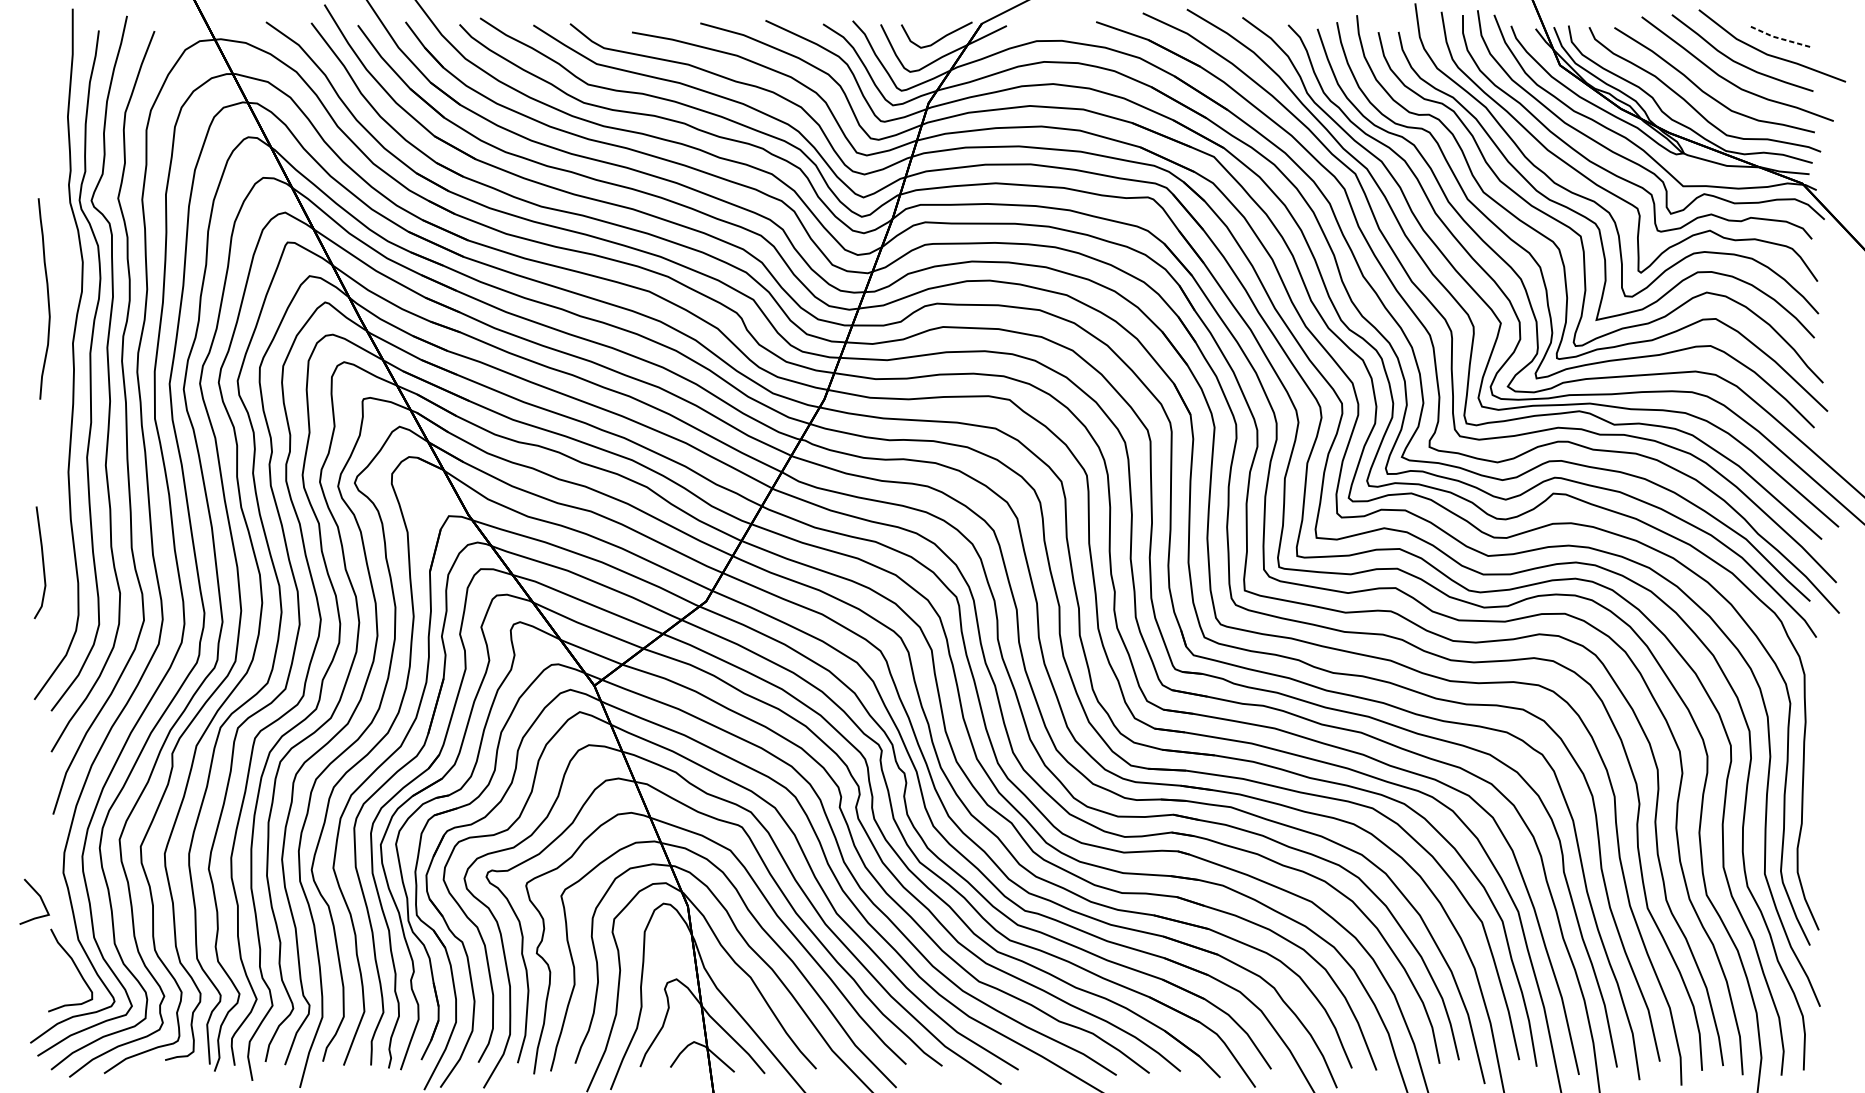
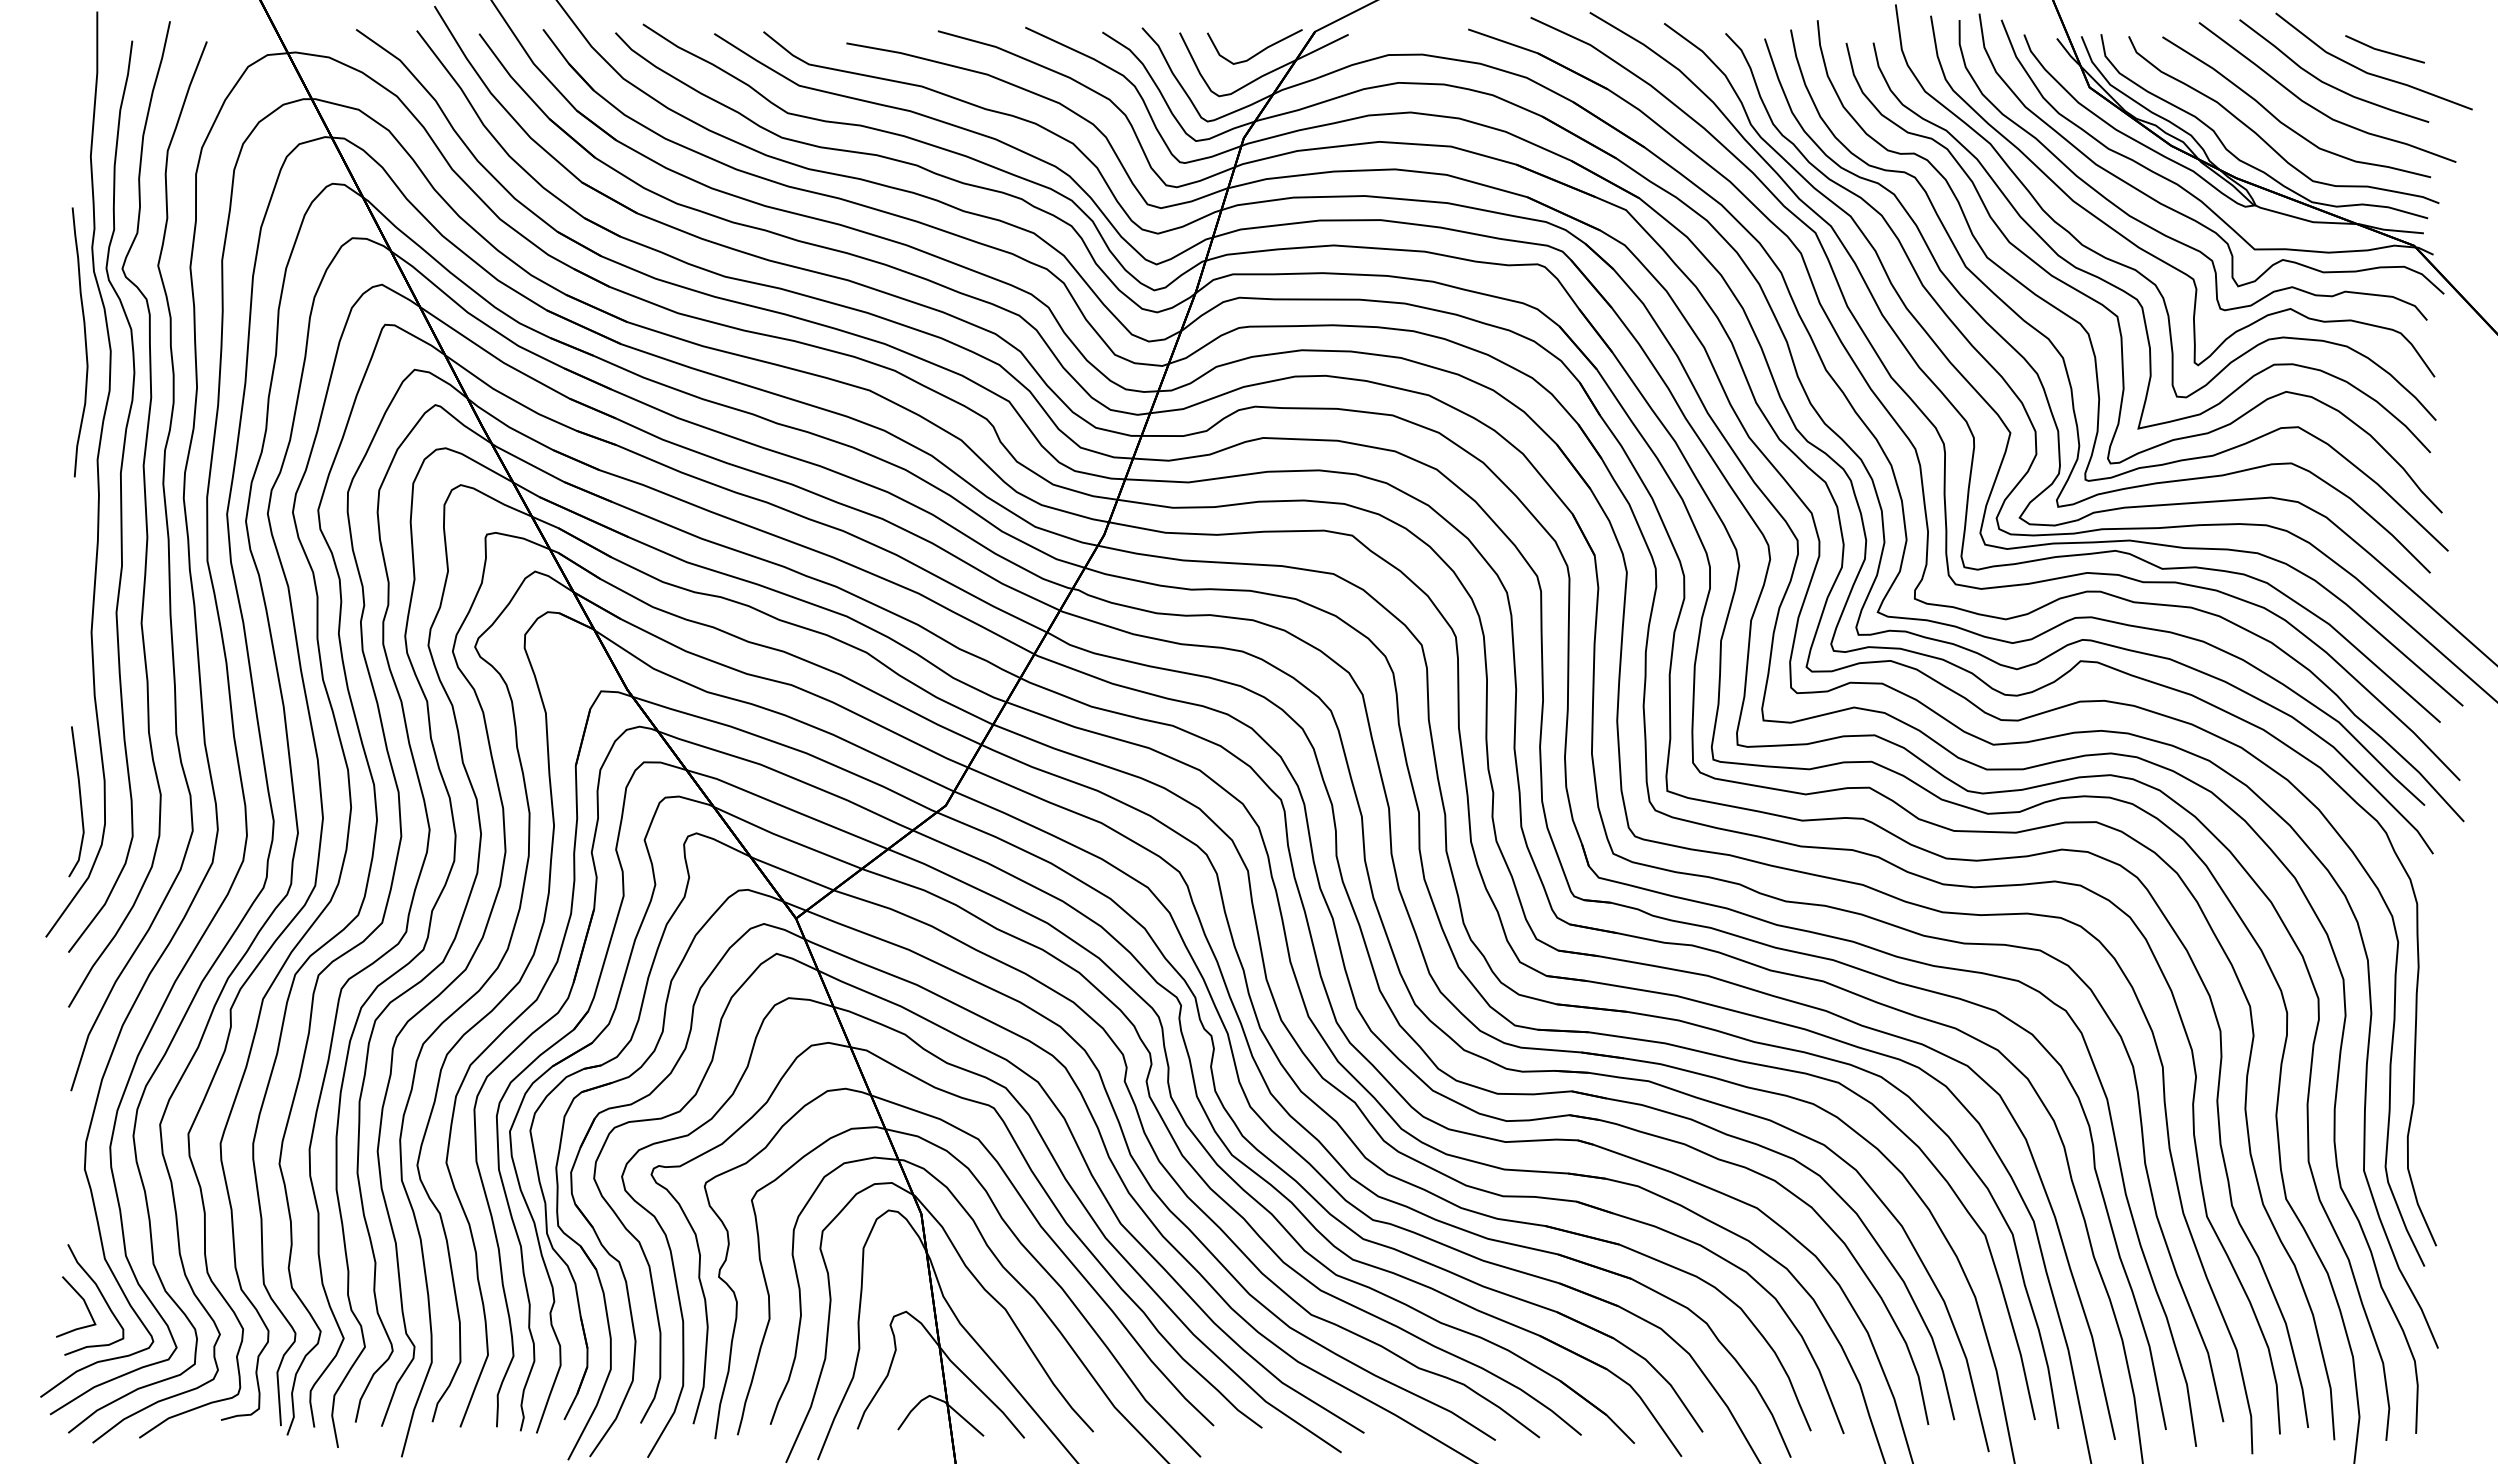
line: (1780, 38) -> (2384, 51), dashed -> solid
curve: (47, 298) -> (84, 341), moved
line: (42, 561) -> (79, 800), moved
line: (40, 899) -> (84, 1303), moved

